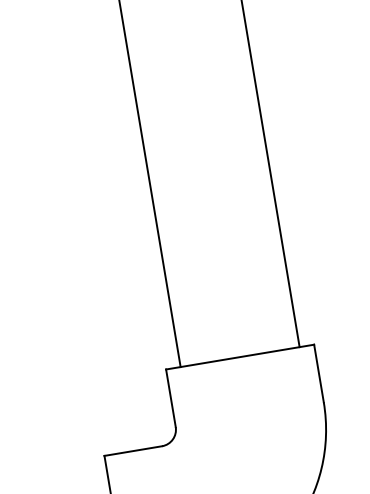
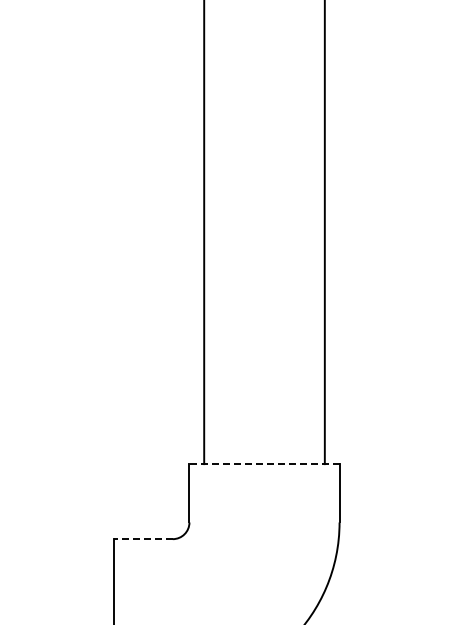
line: (240, 357) -> (264, 464), solid -> dashed
line: (133, 451) -> (143, 539), solid -> dashed

